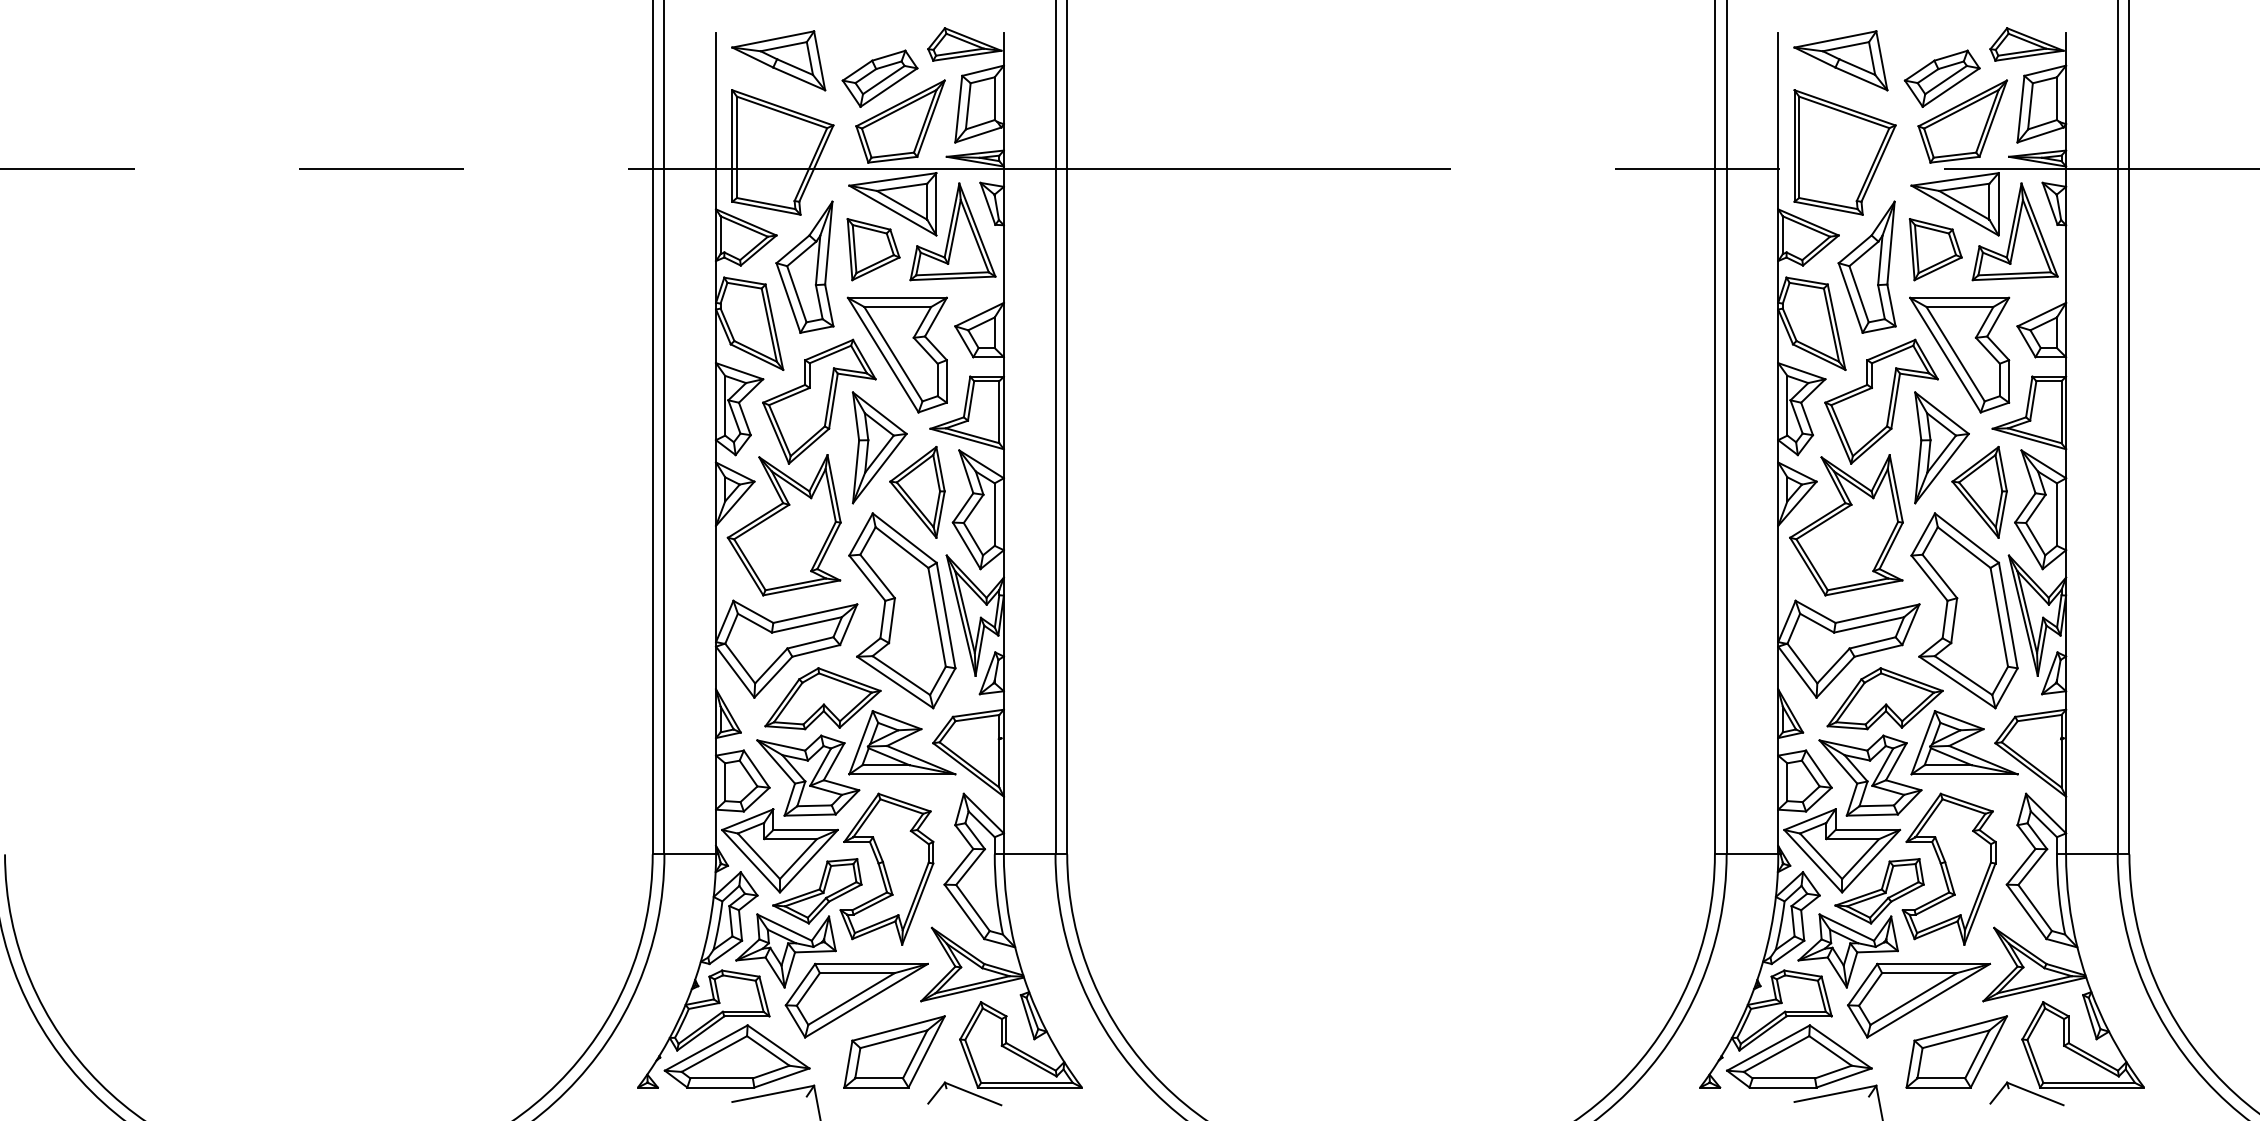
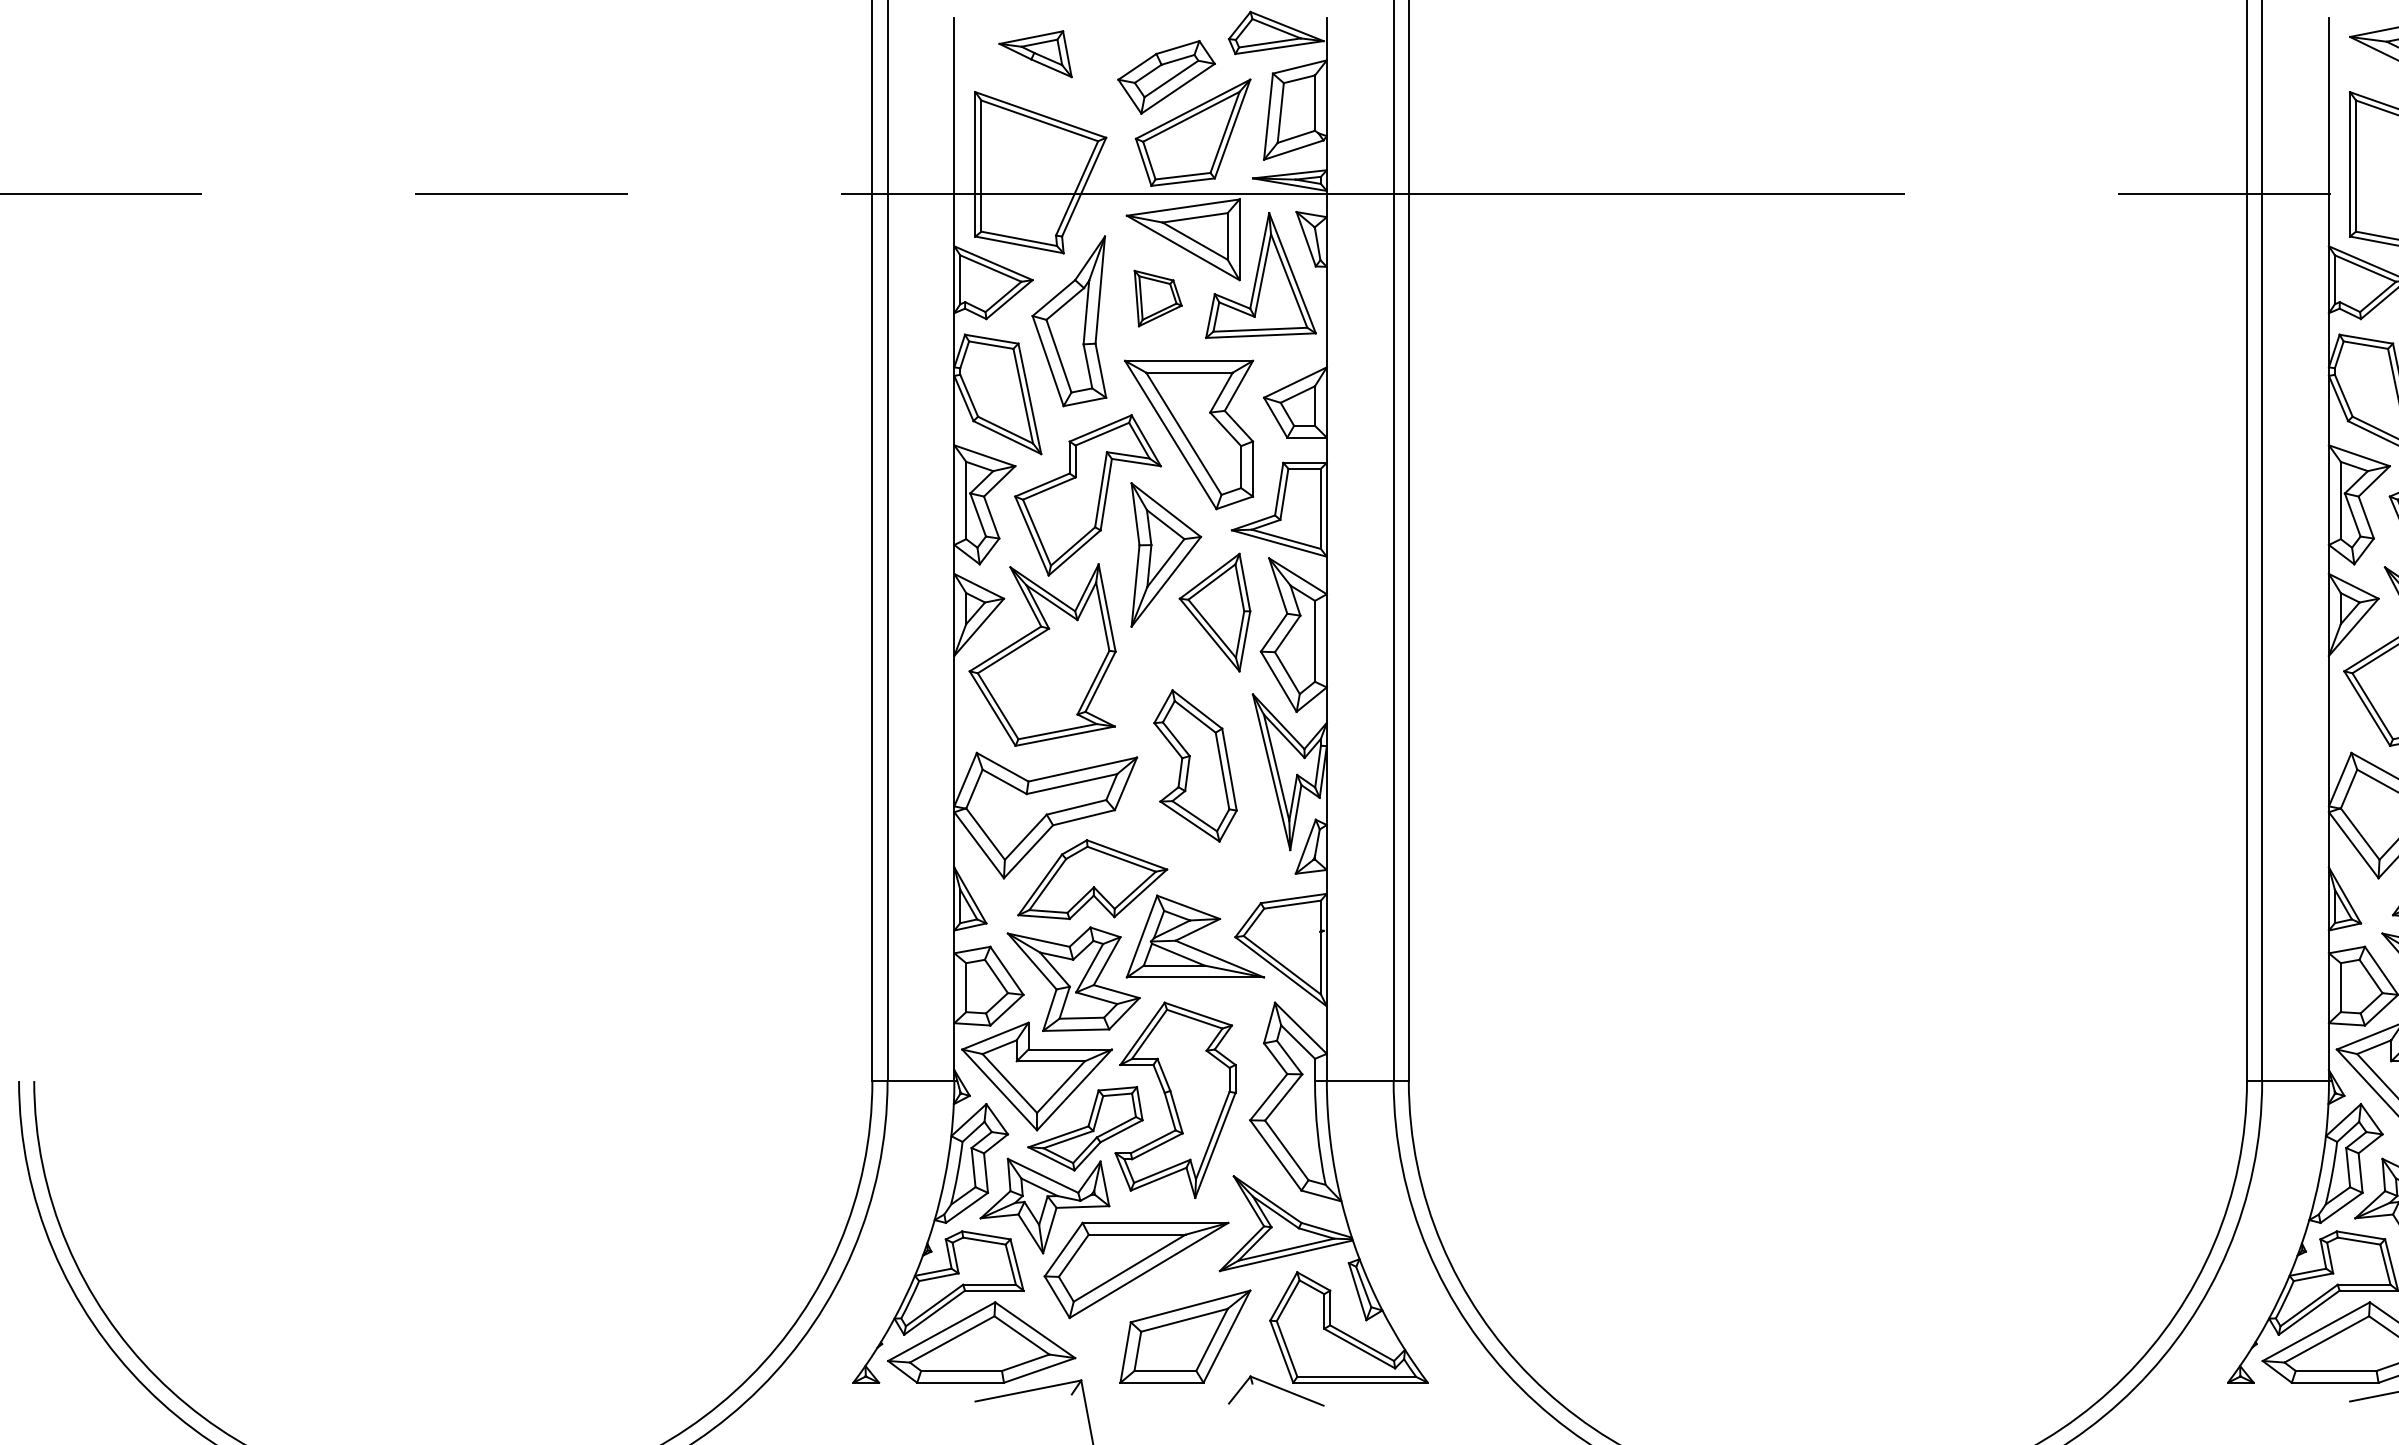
part: (778, 60) -> (1035, 53), size x0.6
part: (873, 249) -> (1158, 298), size x0.7
part: (902, 610) -> (1195, 765), size x0.6

